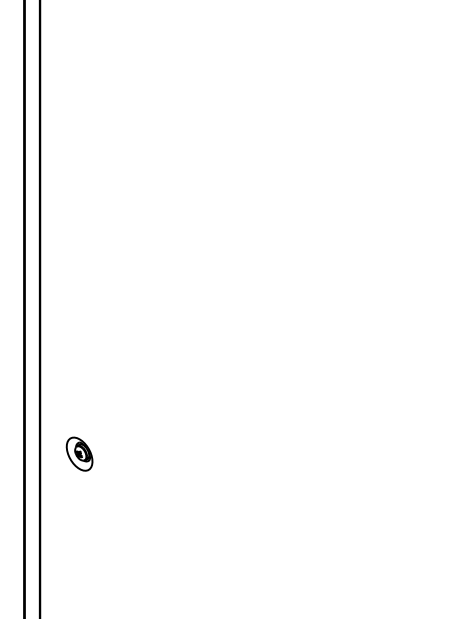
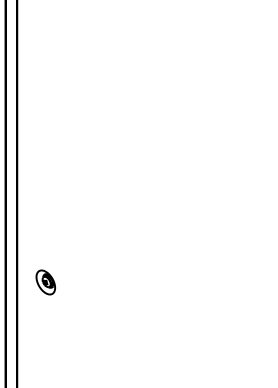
part: (79, 453) -> (45, 281), moved

